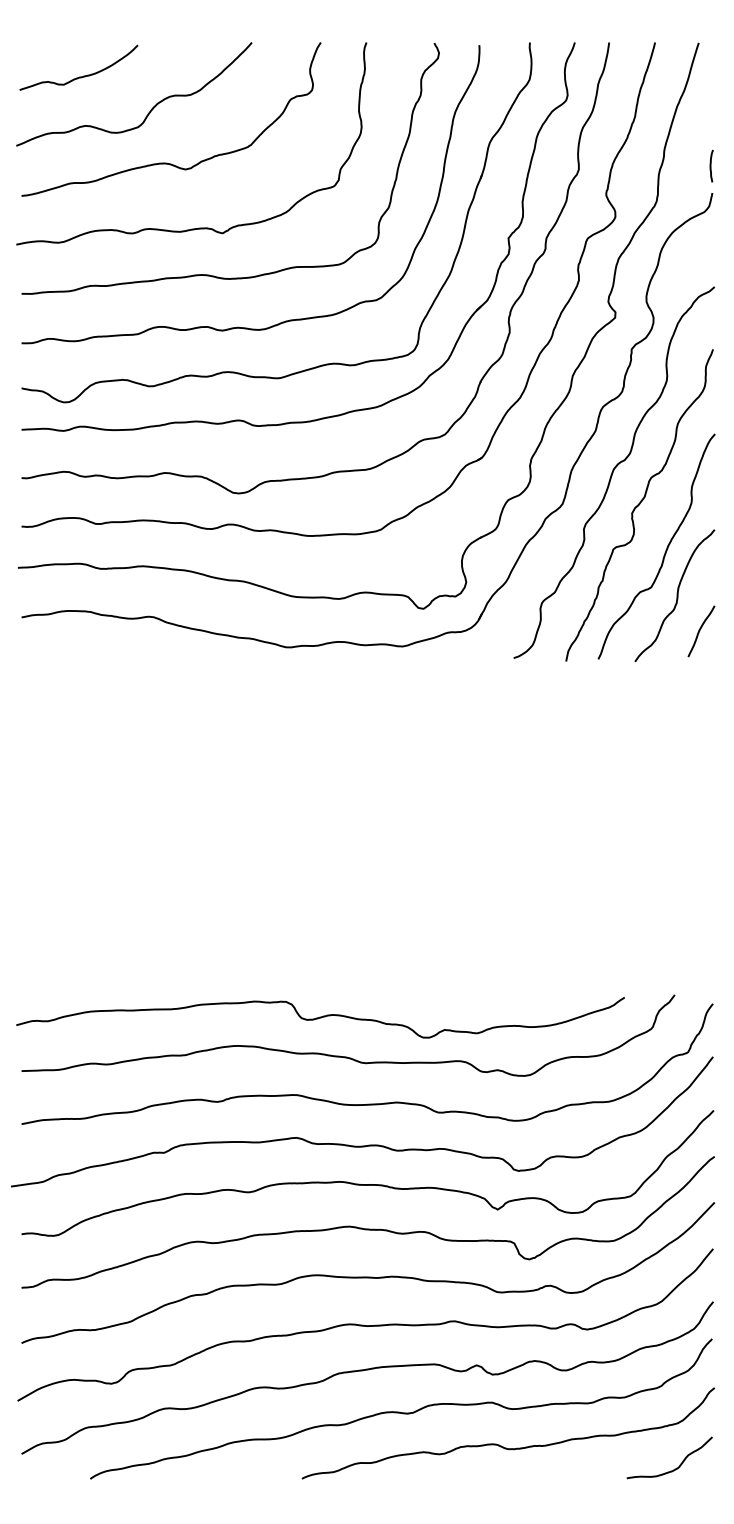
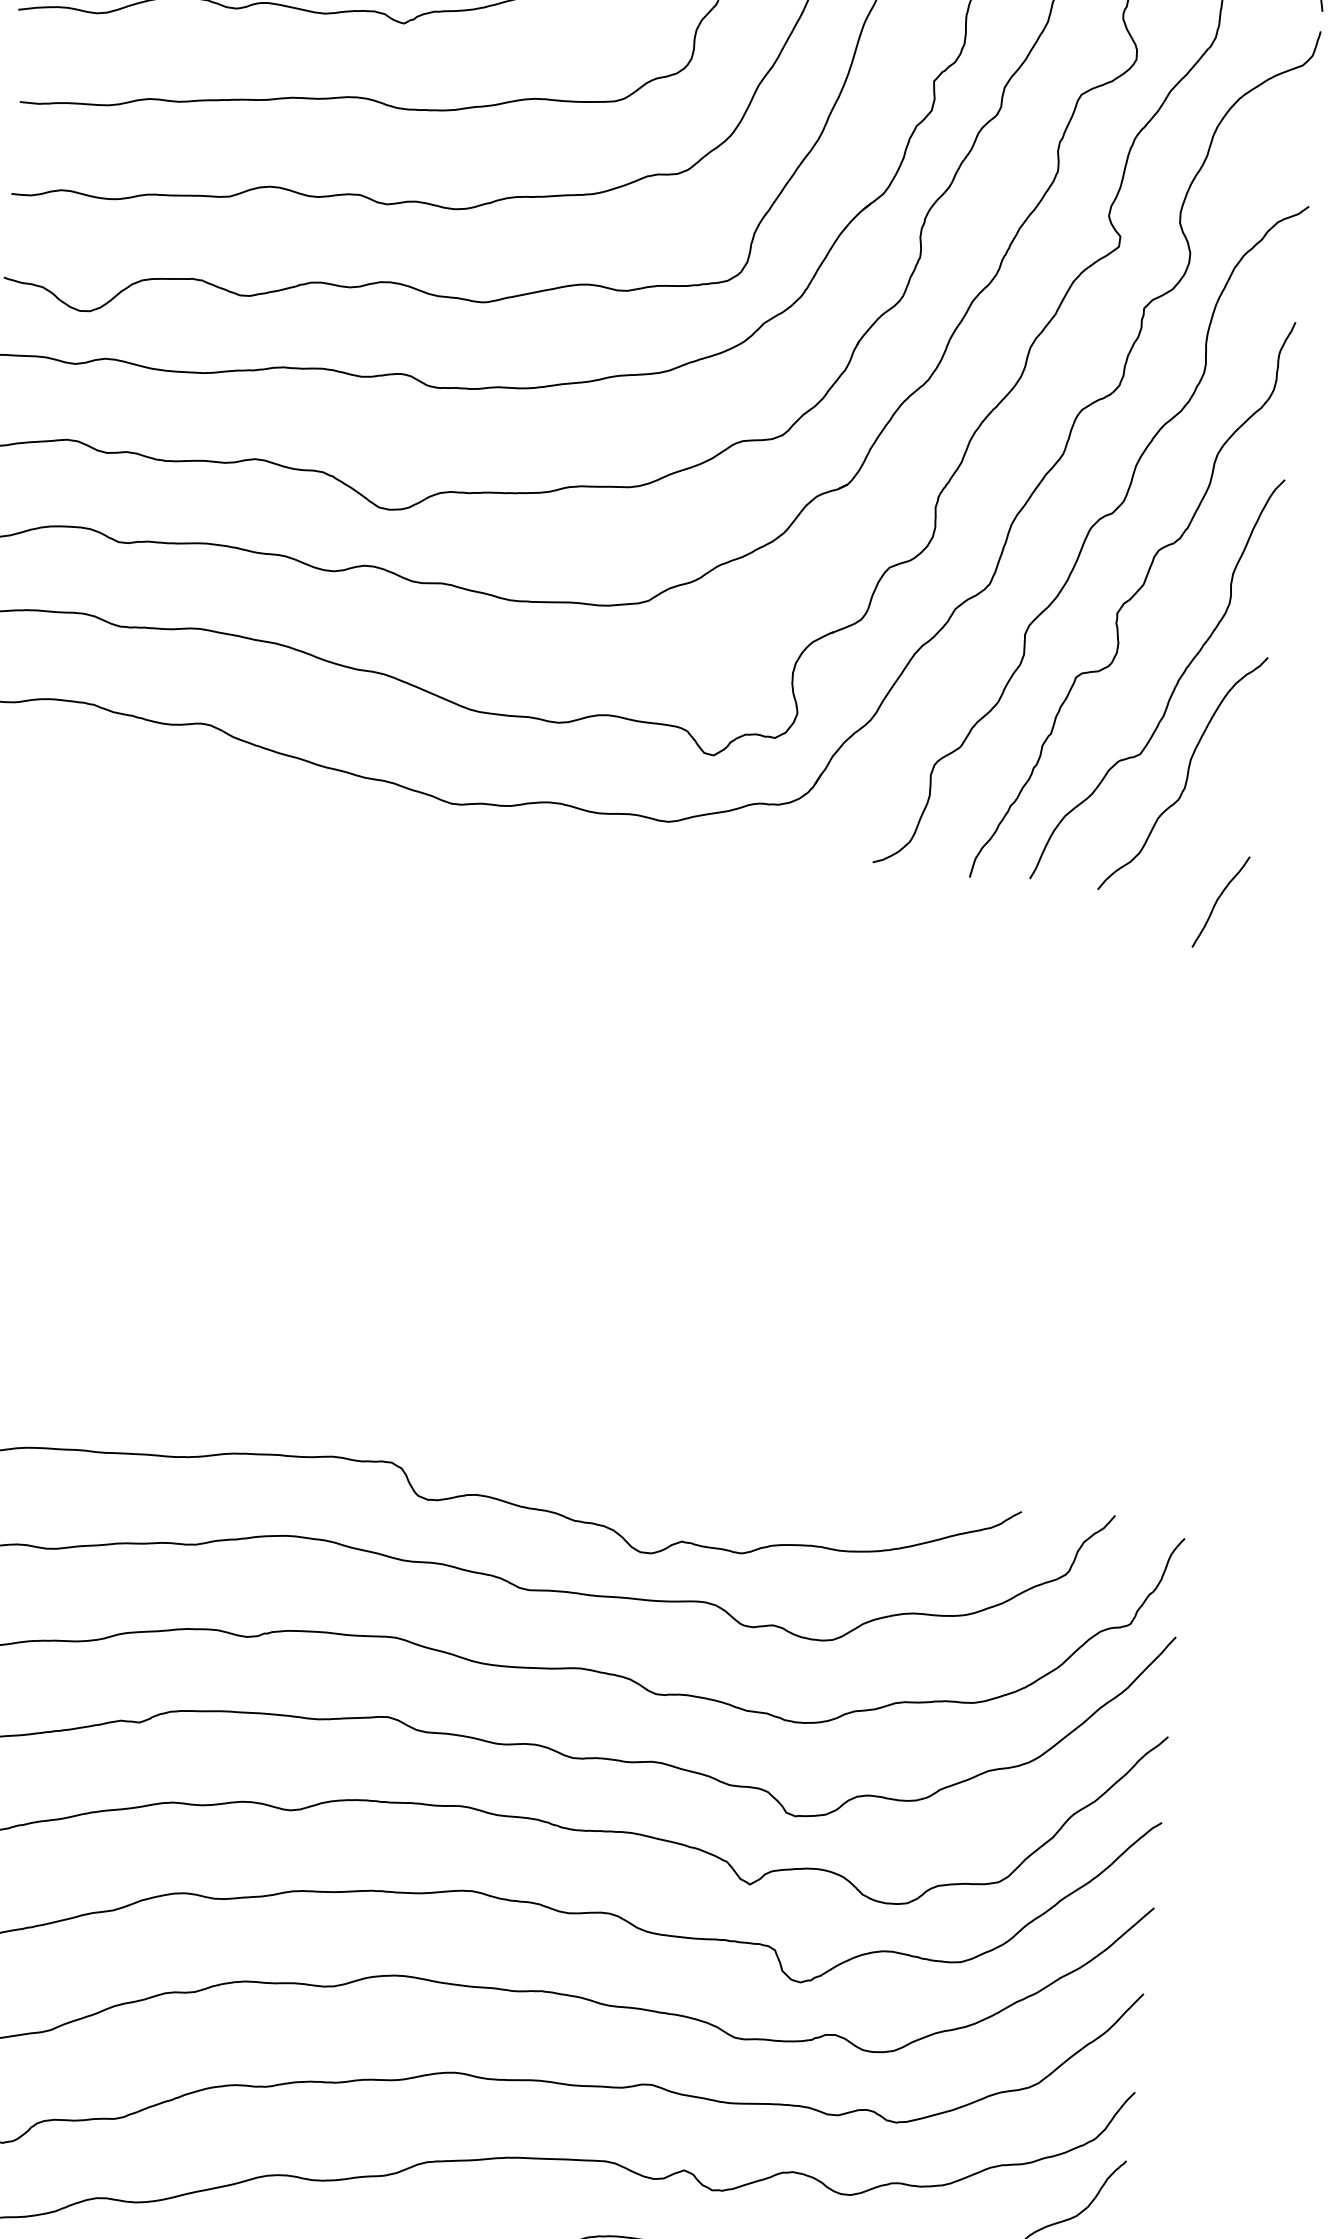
curve: (700, 630) -> (1219, 900), moved

